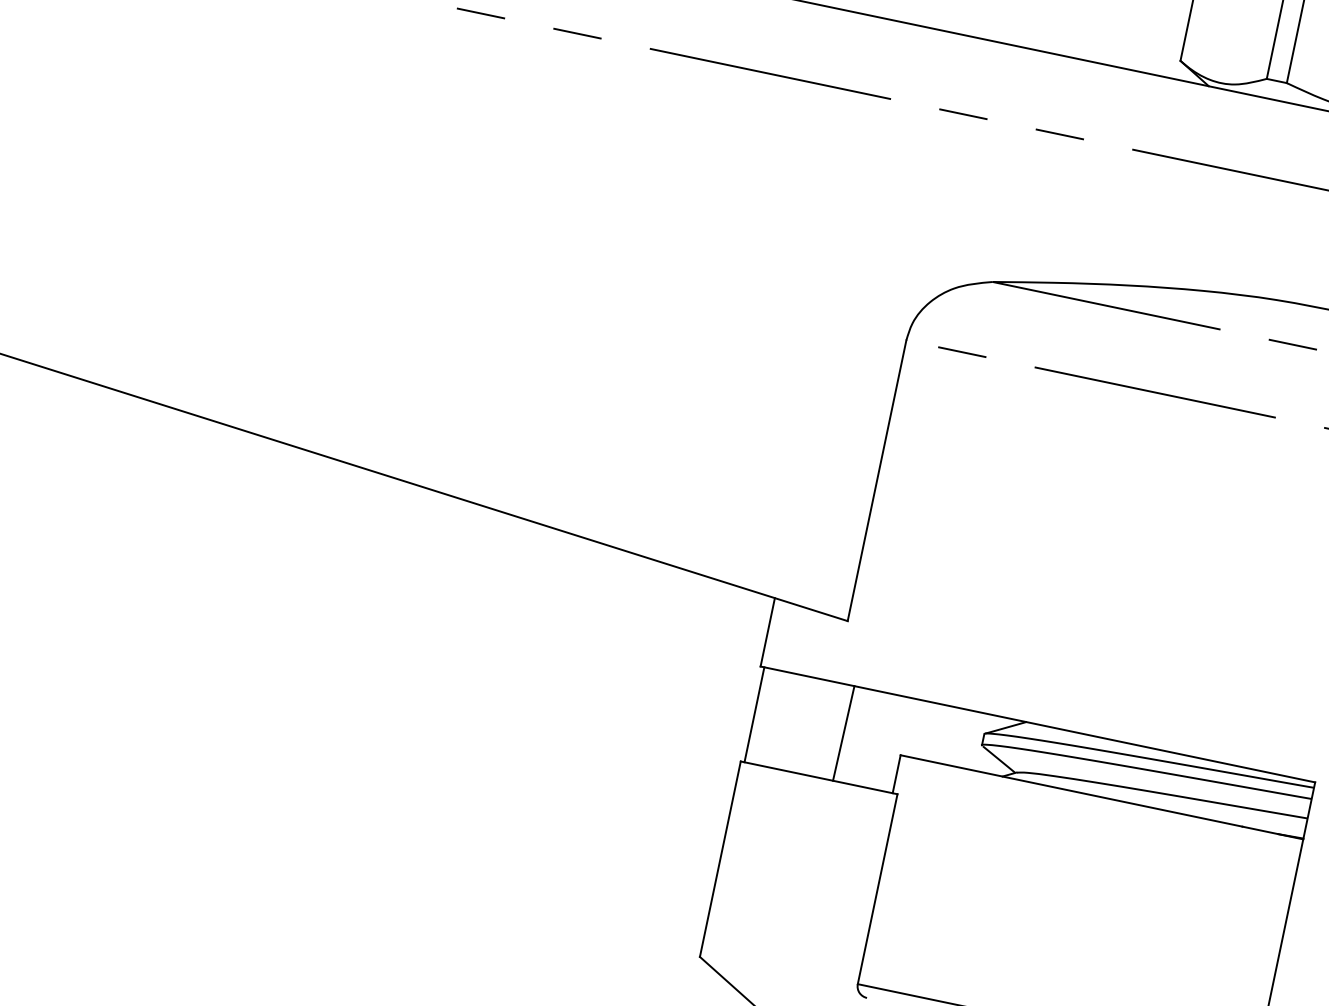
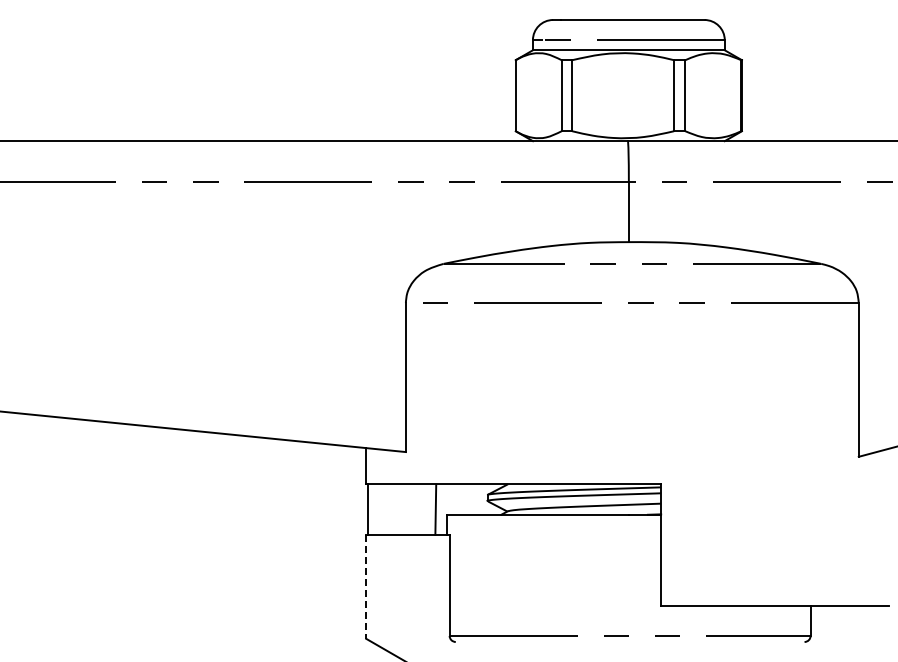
line: (843, 732) -> (435, 509), moved
line: (720, 858) -> (366, 586), solid -> dashed

